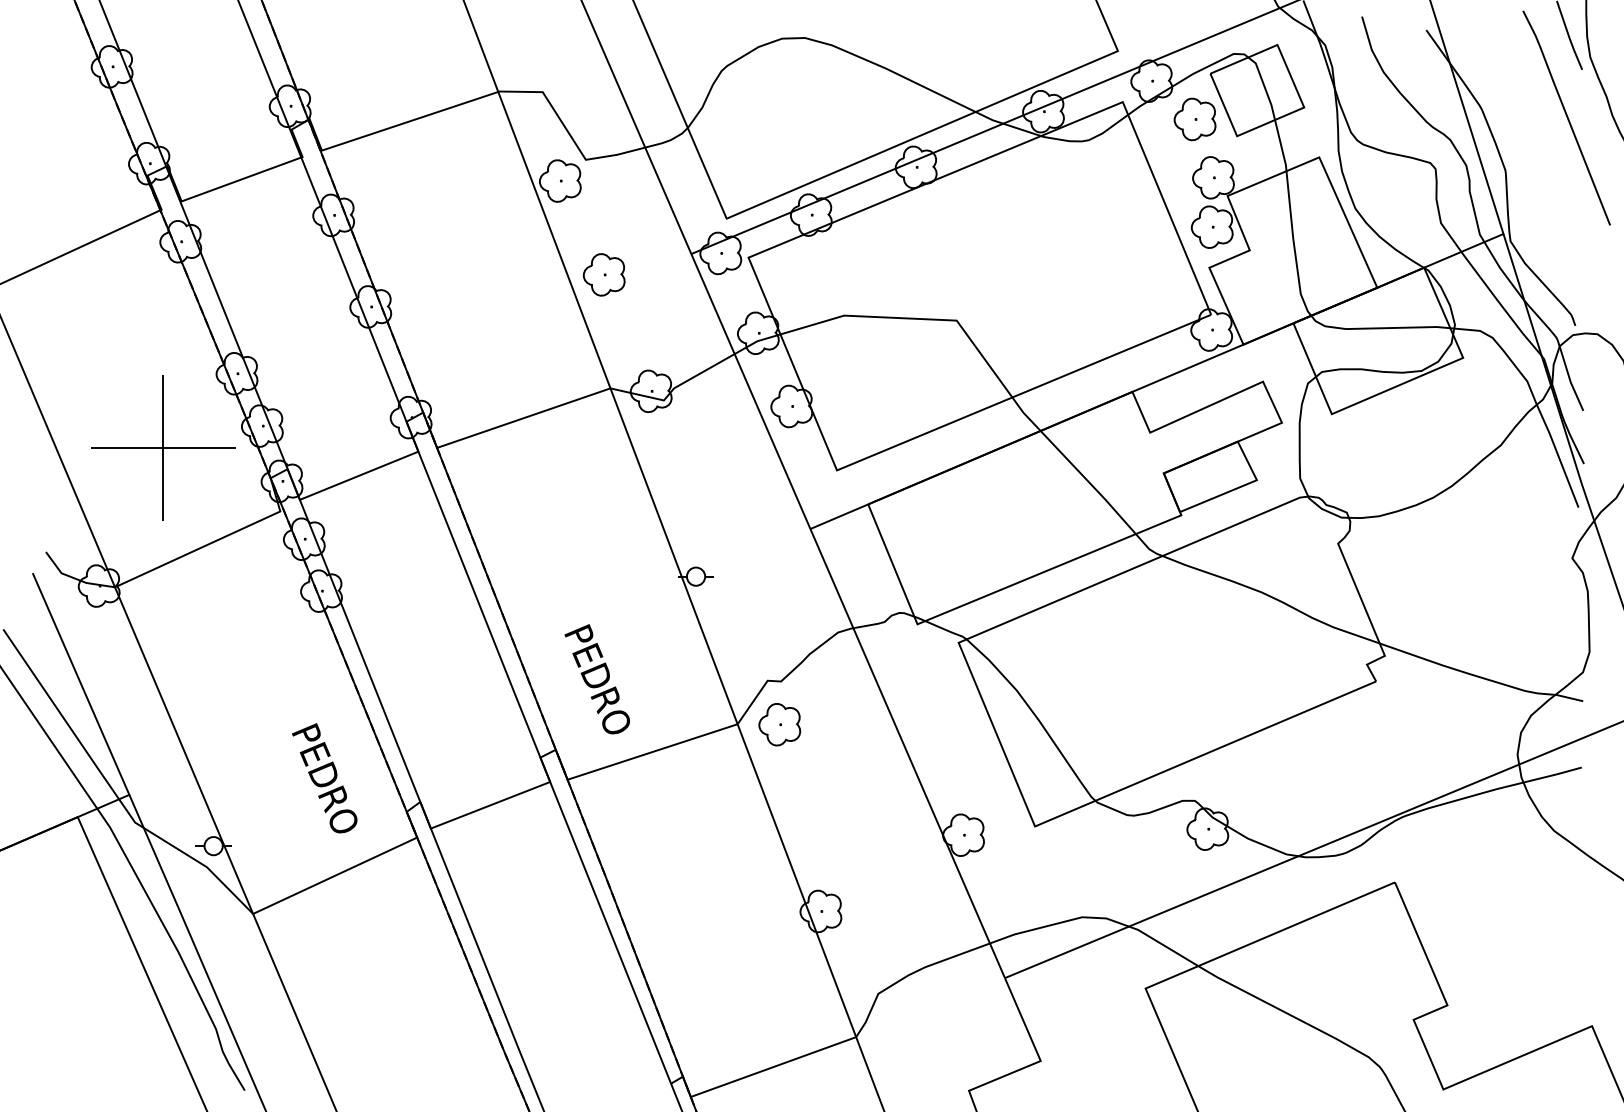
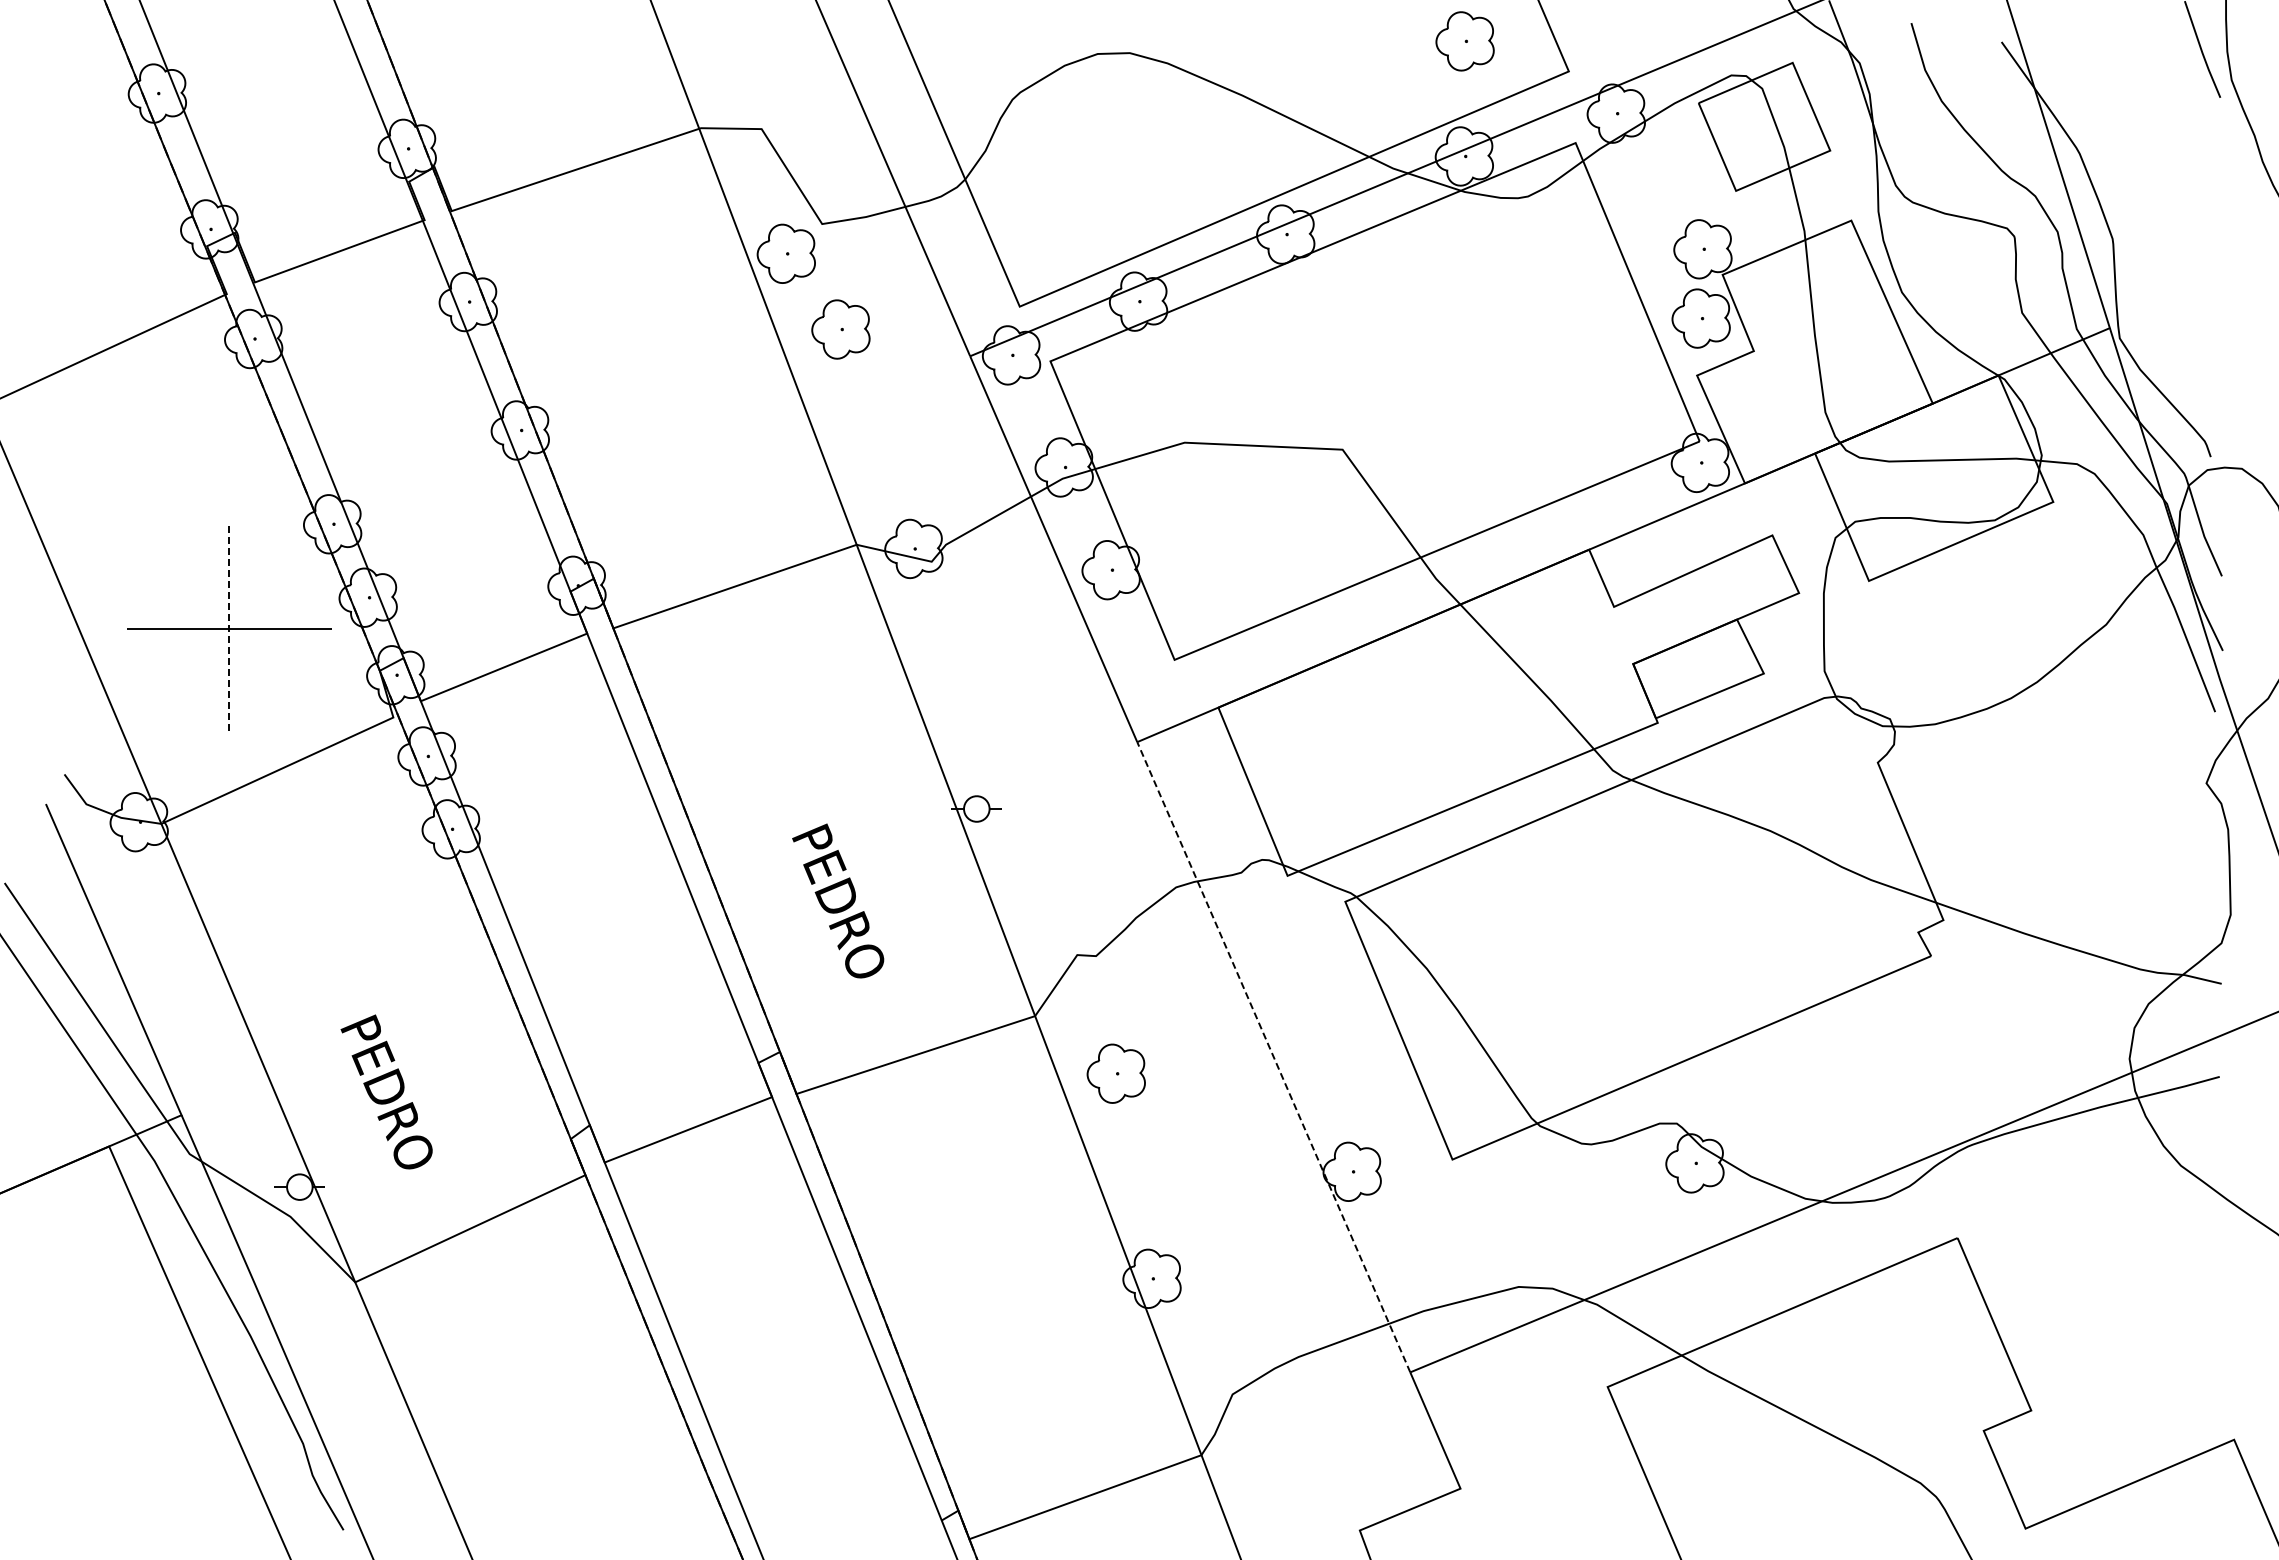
line: (1566, 117) -> (2198, 164), removed
part: (1194, 119) -> (1464, 41), moved
part: (603, 274) -> (840, 329), moved
line: (163, 448) -> (229, 629), solid -> dashed
text: (597, 678) -> (838, 900), moved
part: (779, 724) -> (1115, 1073), moved
line: (907, 753) -> (1273, 1056), solid -> dashed
text: (324, 777) -> (386, 1091), moved

